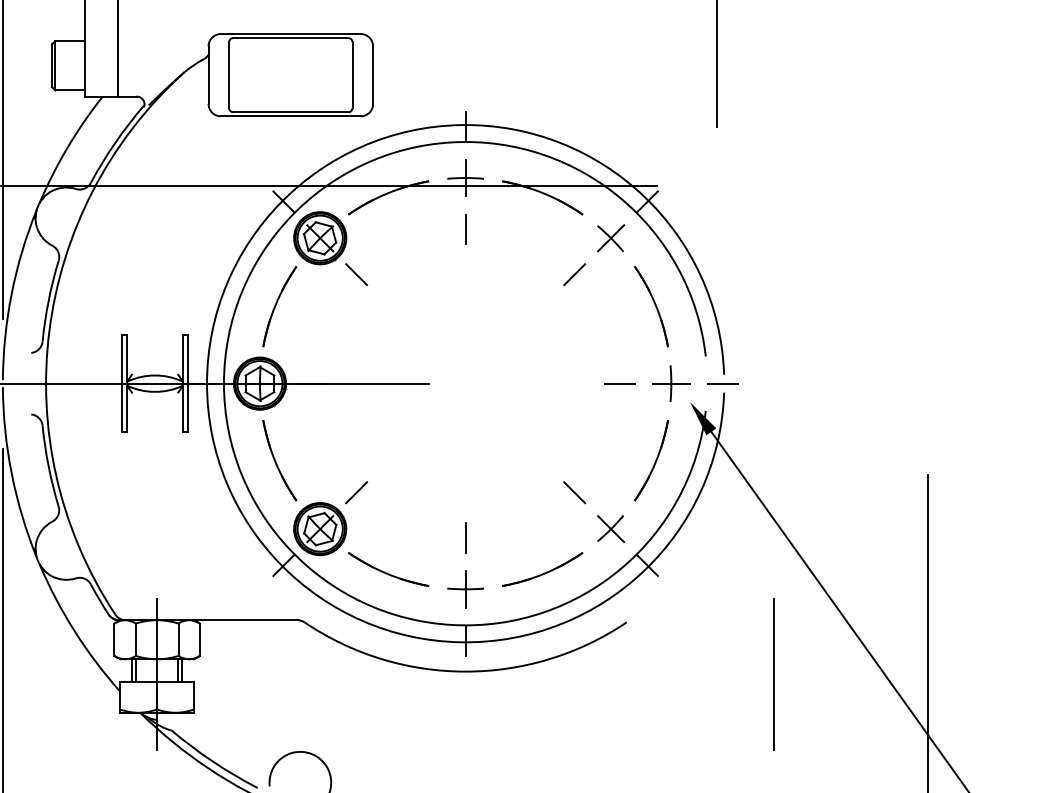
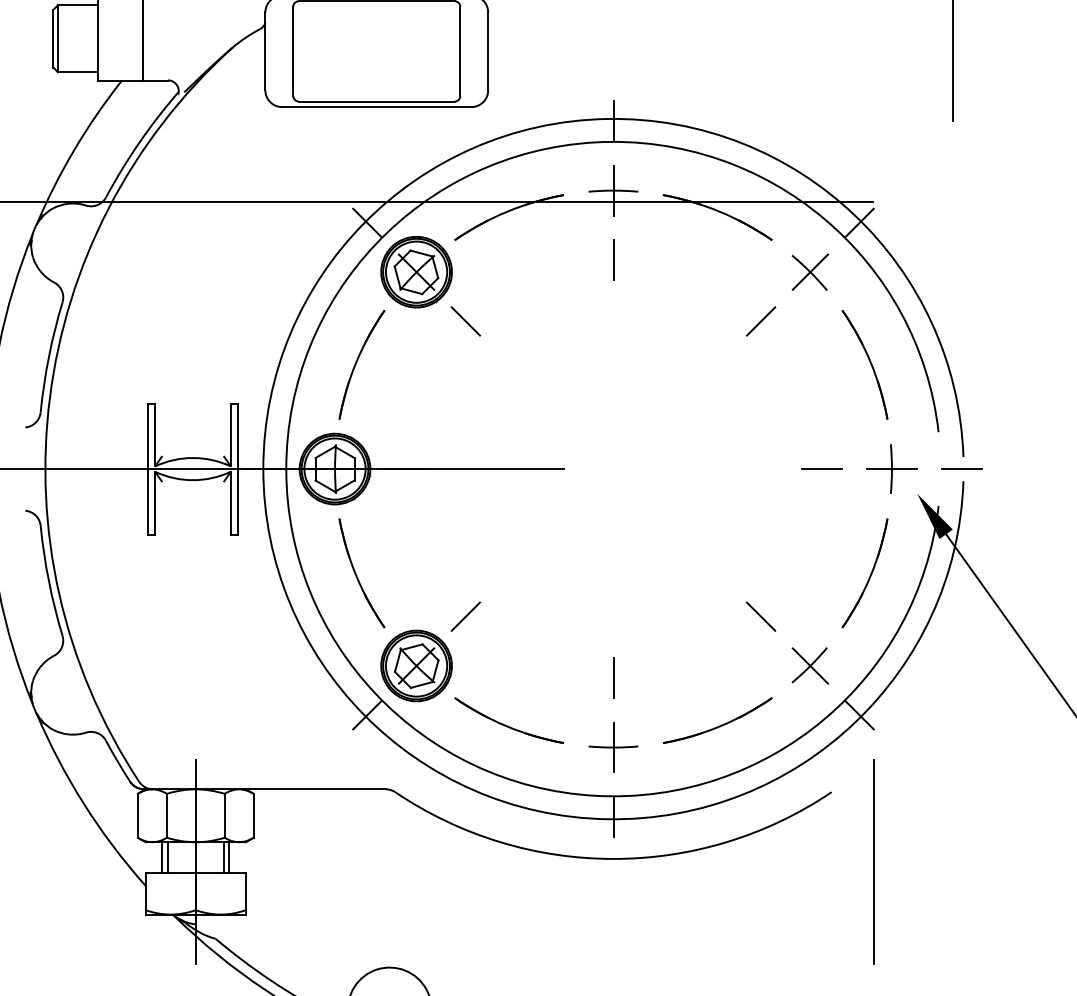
line: (773, 674) -> (873, 862), moved

